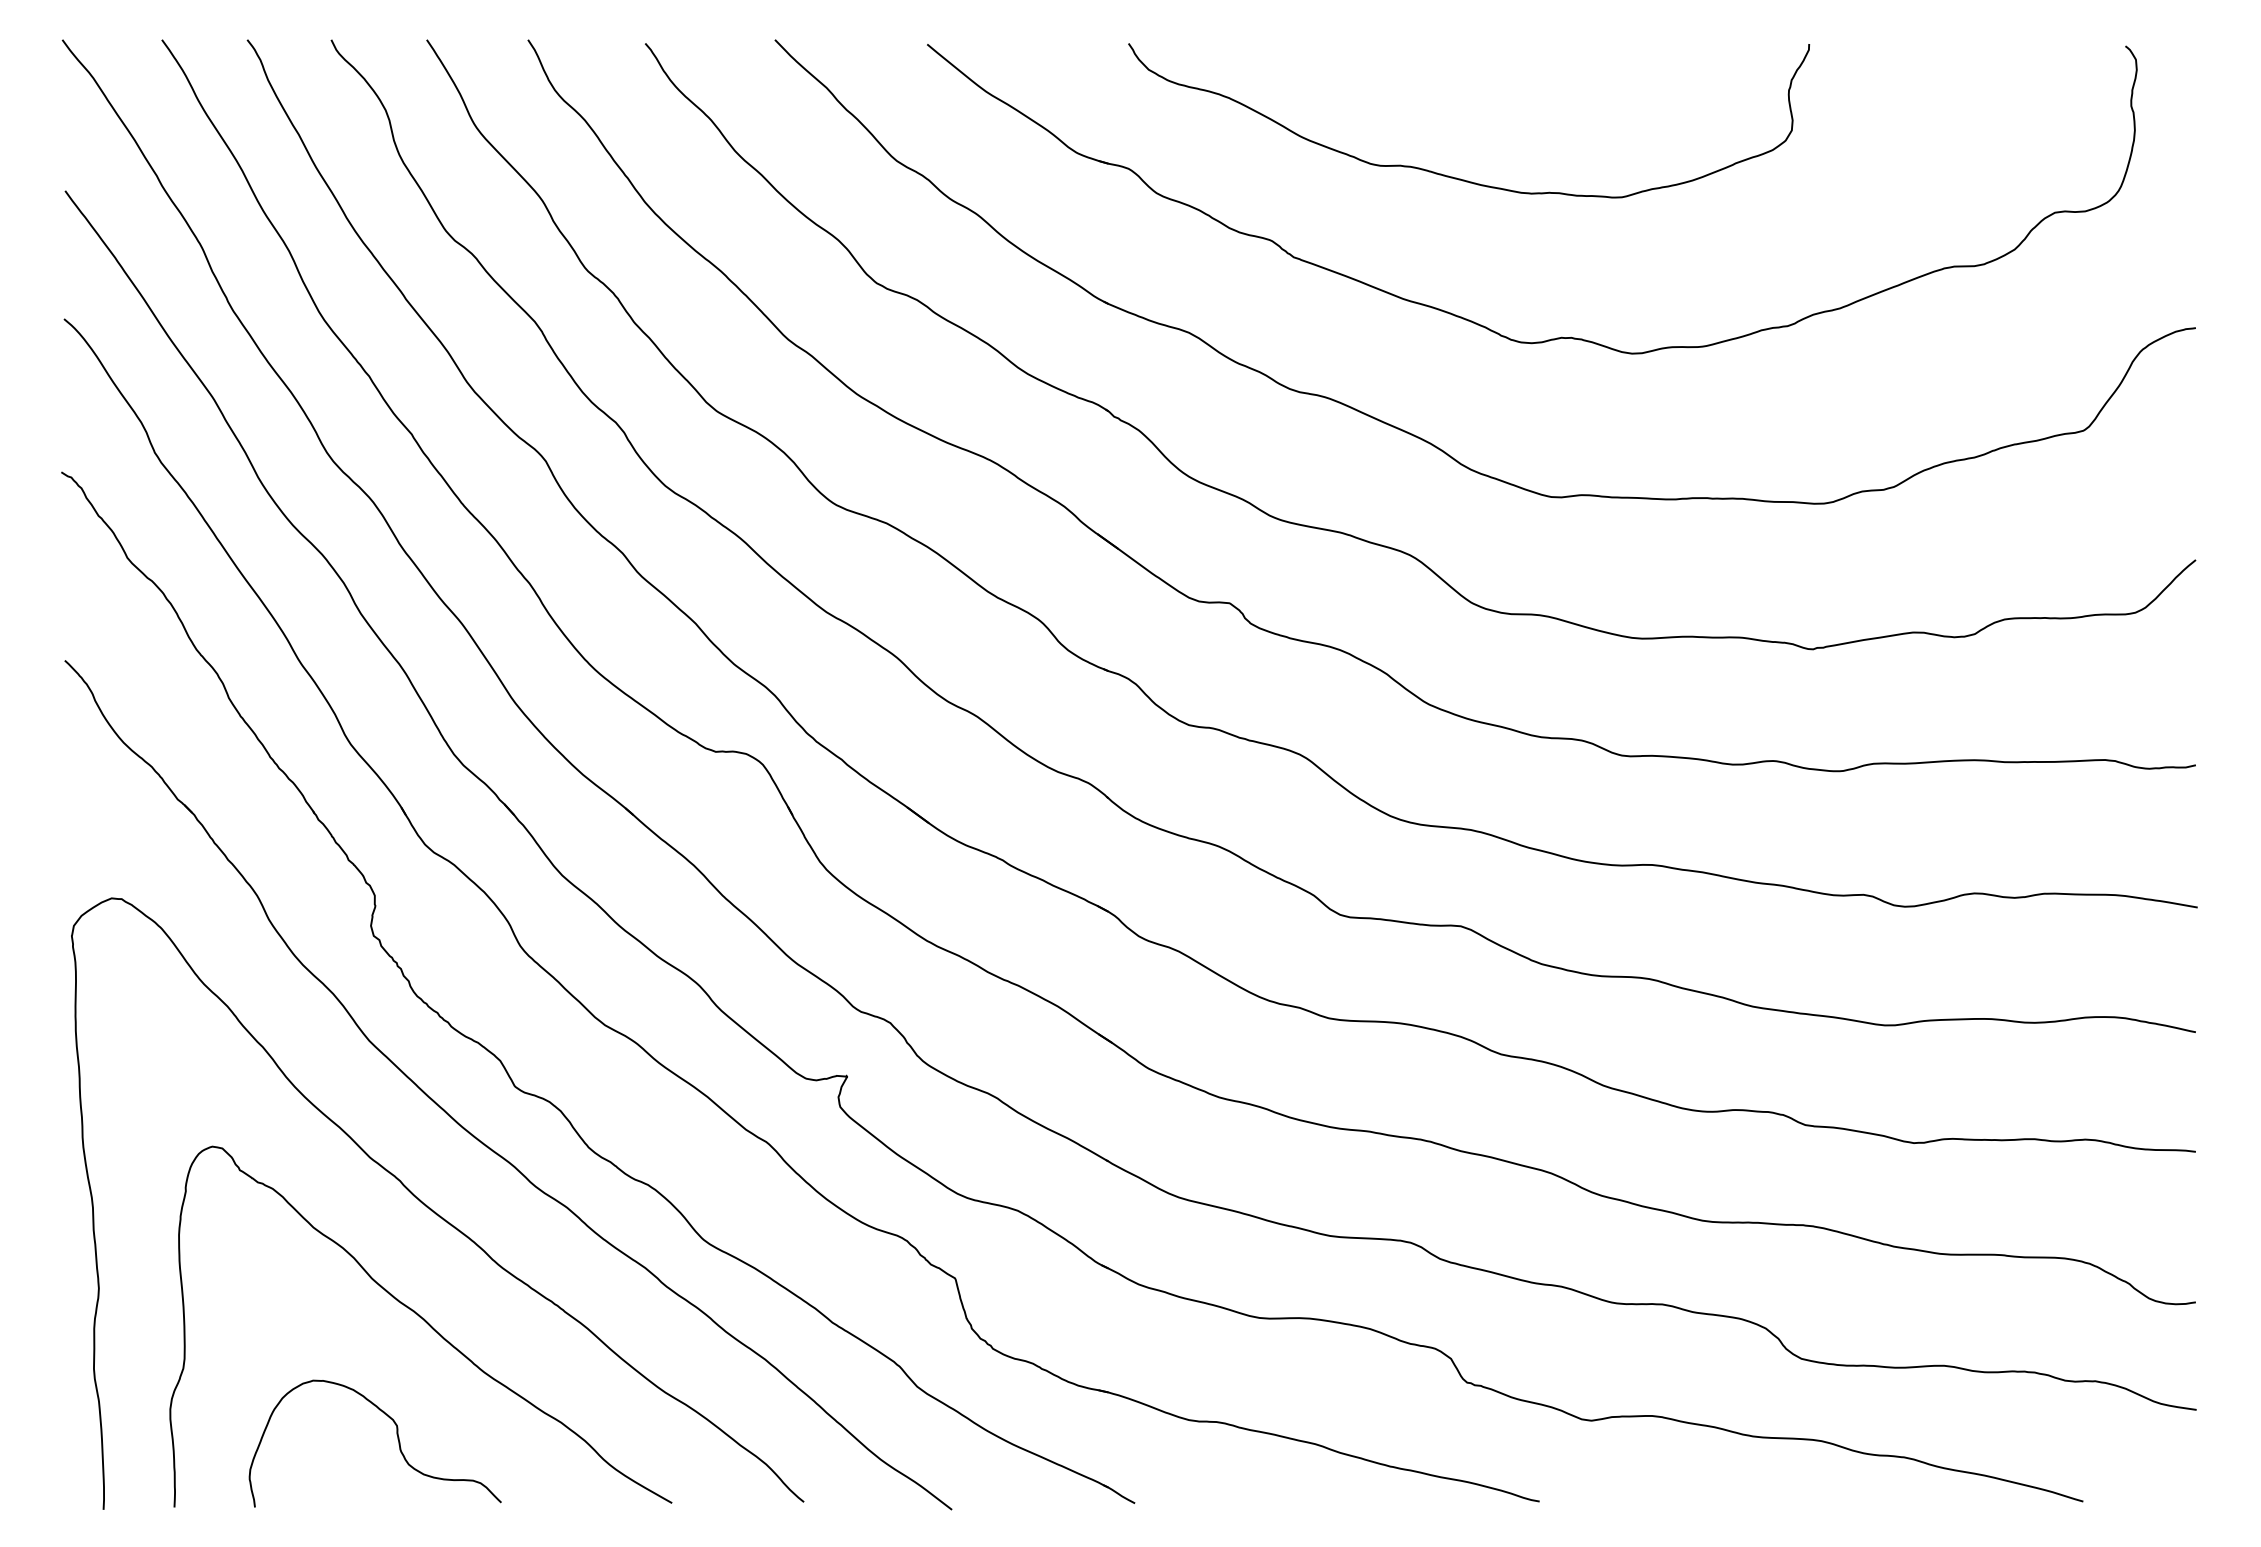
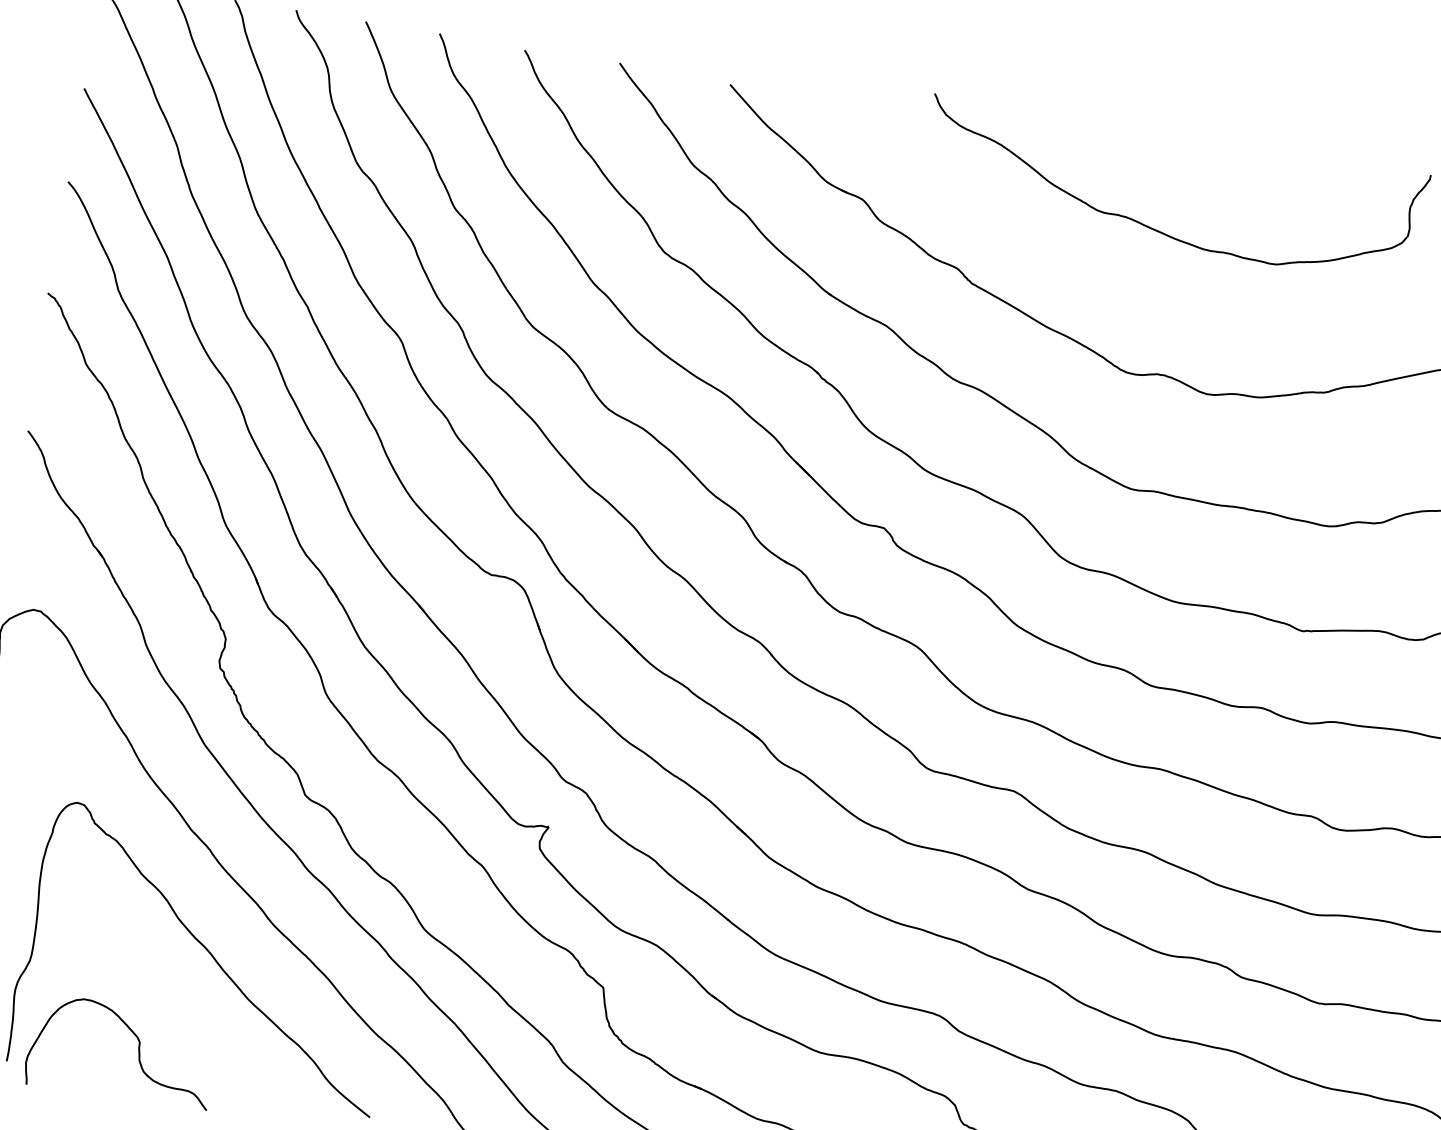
curve: (1456, 177) -> (1157, 230), moved
curve: (397, 1439) -> (138, 1052), moved

